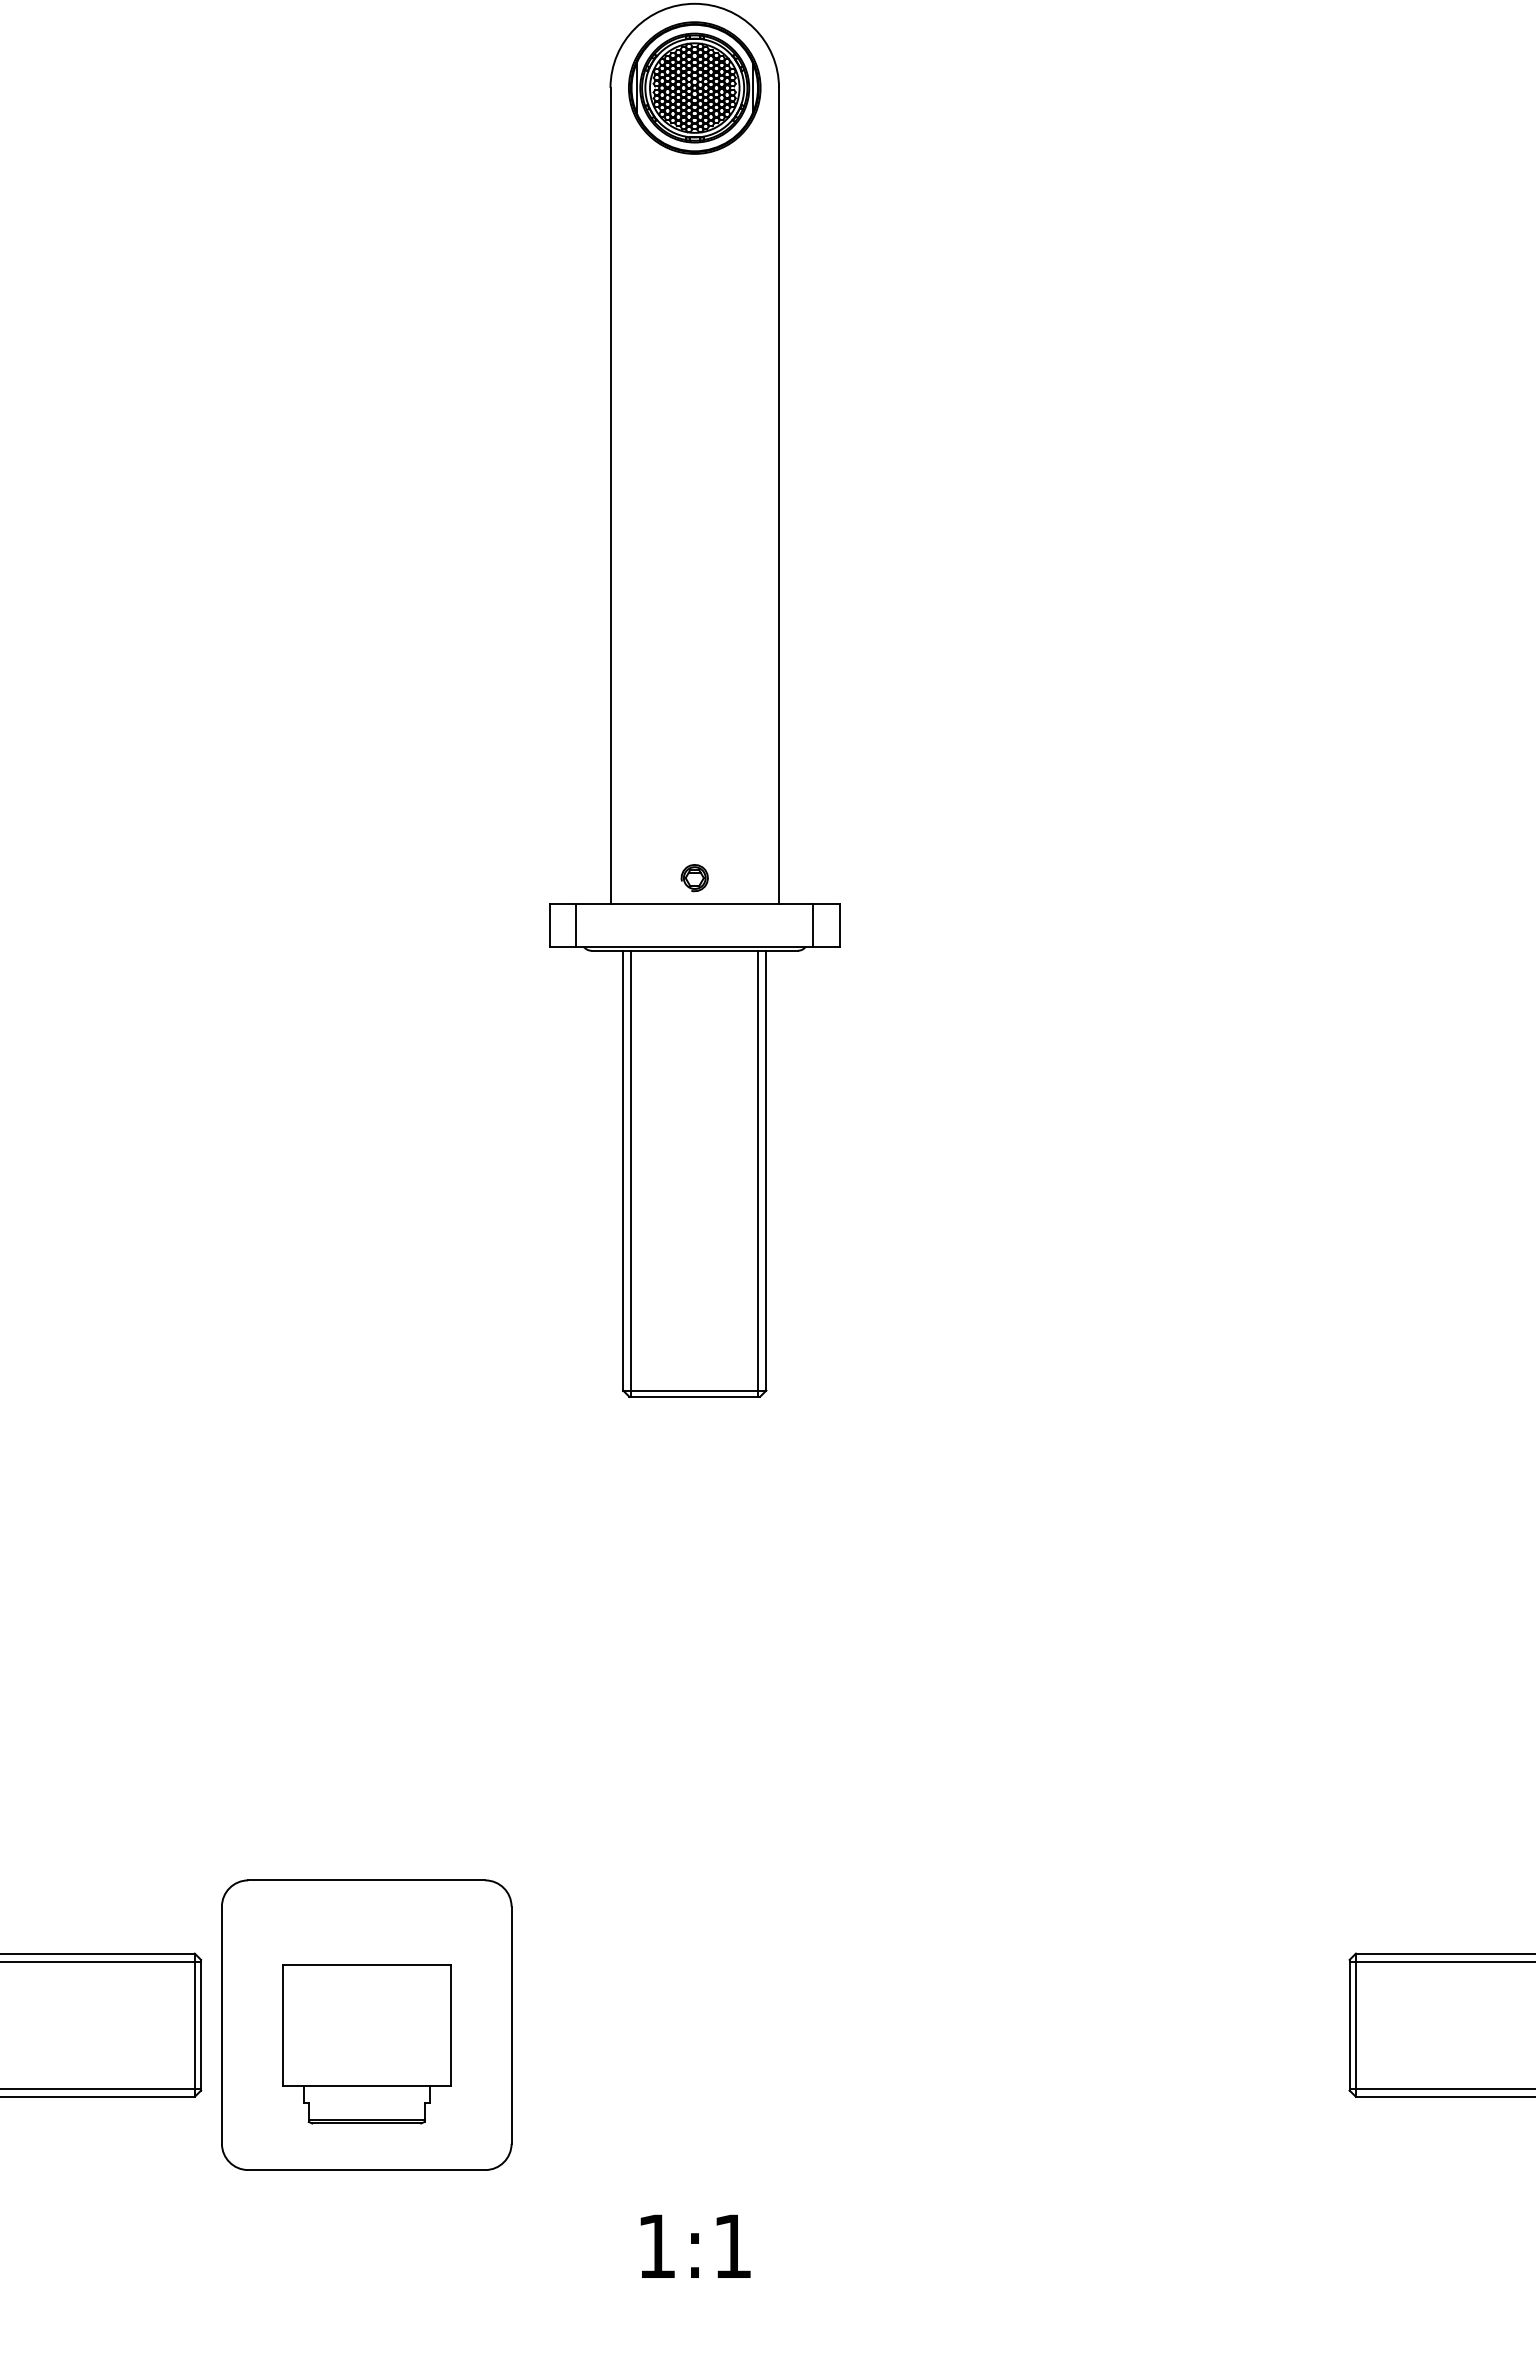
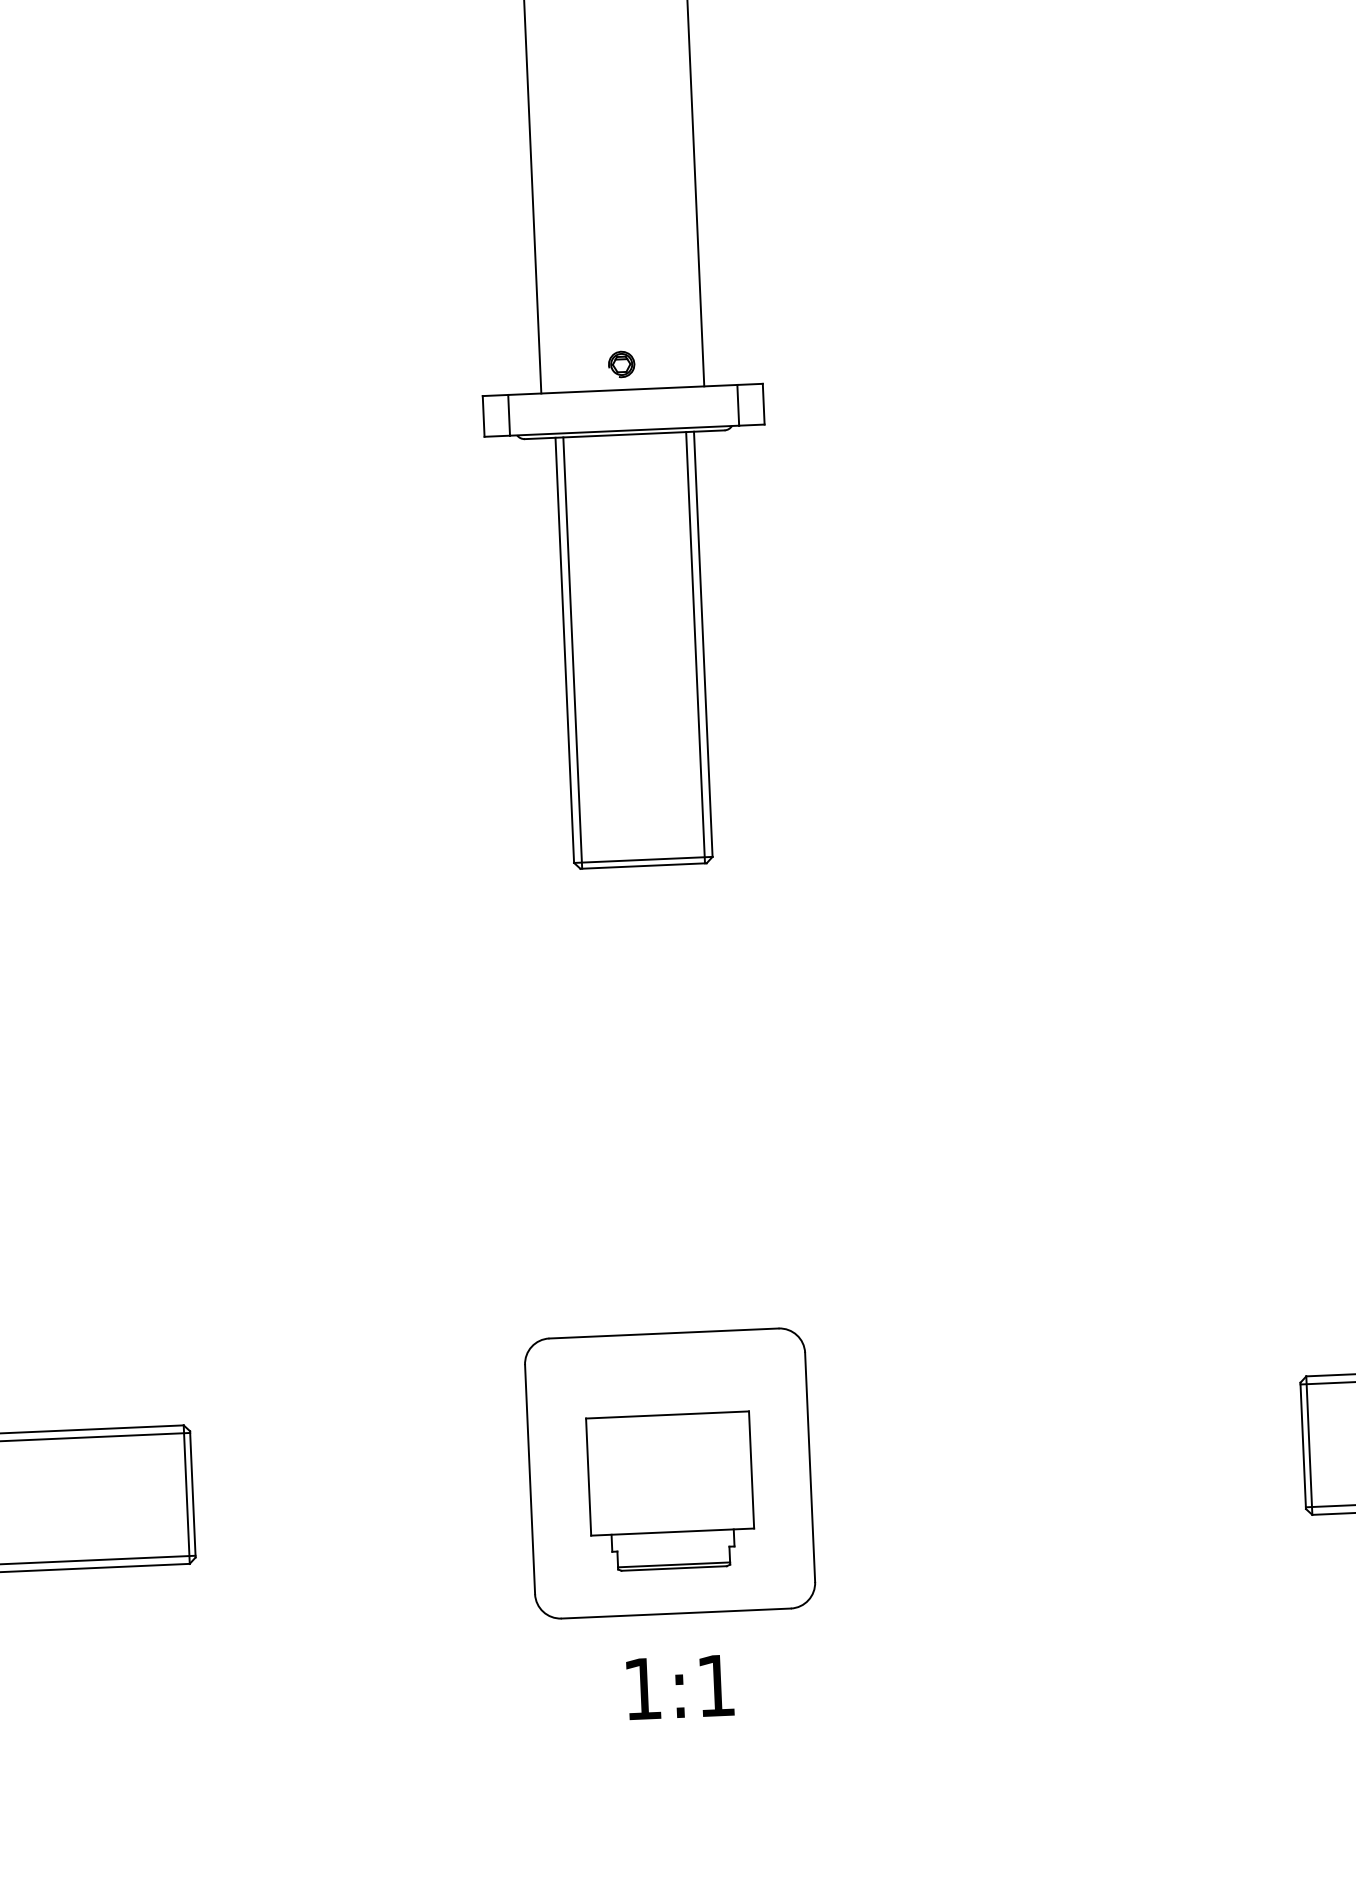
part: (366, 2024) -> (669, 1472), moved

